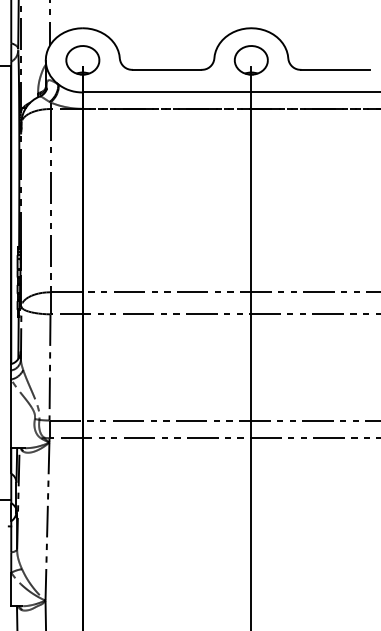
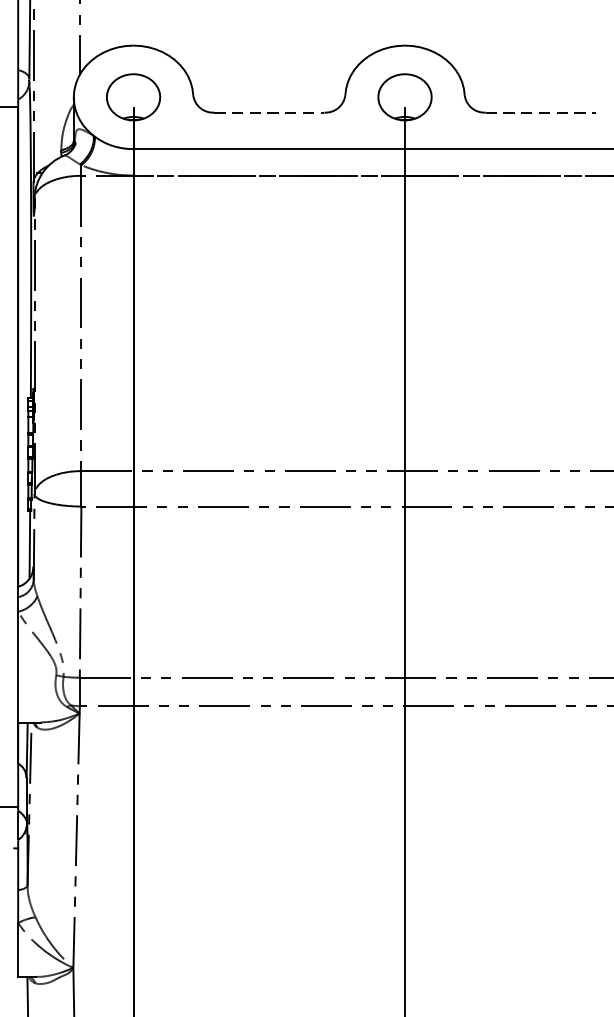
line: (167, 69) -> (269, 112), solid -> dashed
line: (336, 69) -> (542, 112), solid -> dashed

